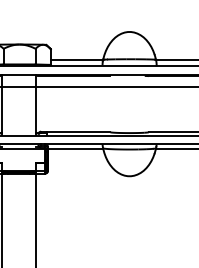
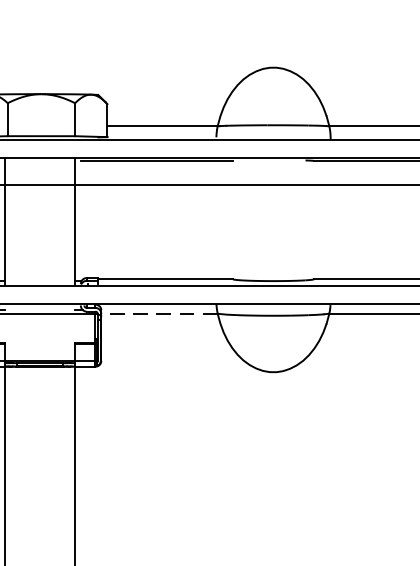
line: (75, 148) -> (159, 313), solid -> dashed

